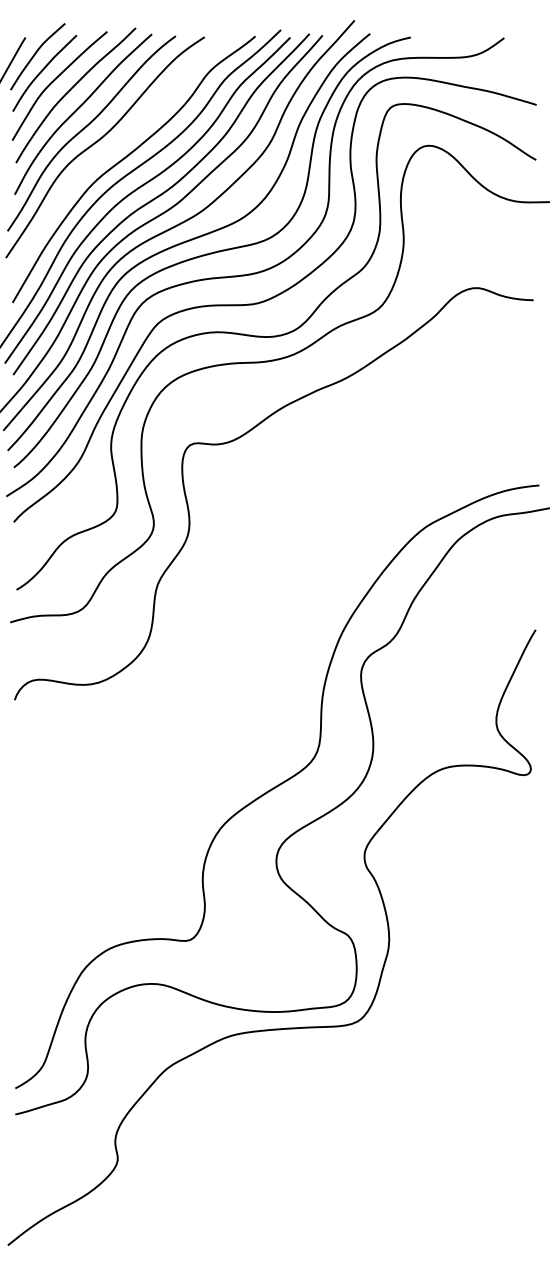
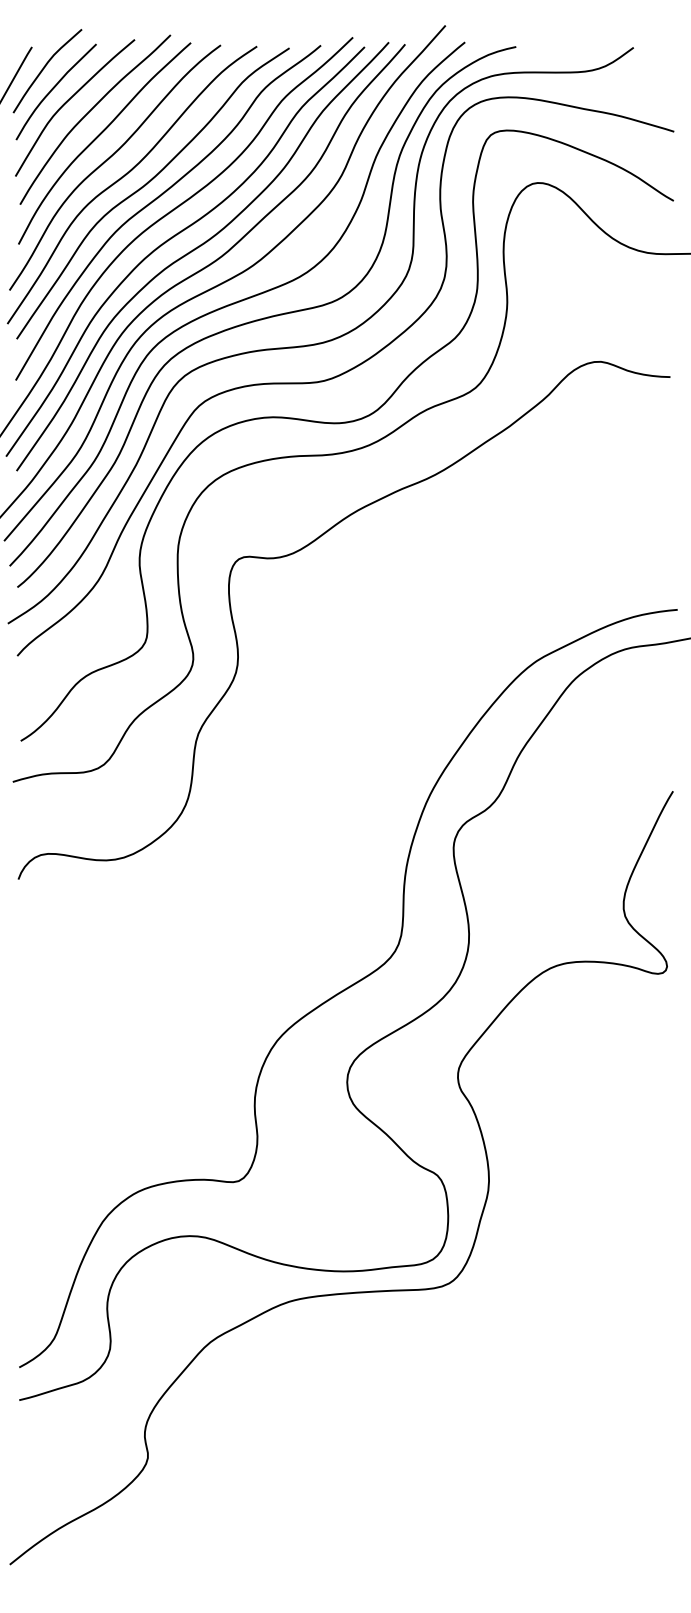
curve: (117, 147) -> (147, 185), added

